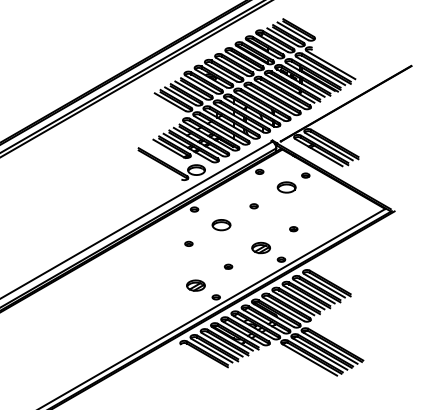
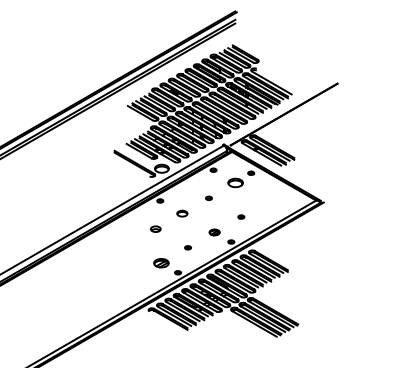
part: (221, 224) -> (182, 213), size x0.7
part: (188, 243) -> (155, 228), size x1.6
part: (260, 248) -> (214, 232), size x0.7

